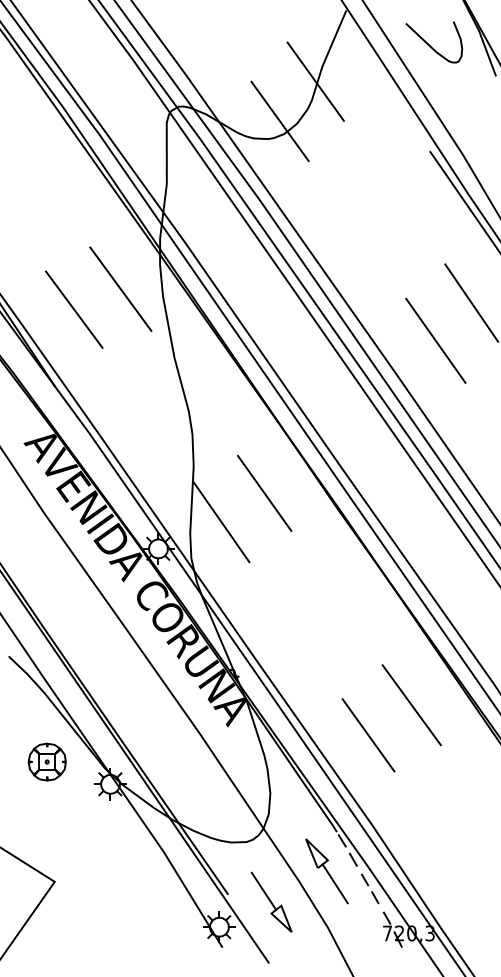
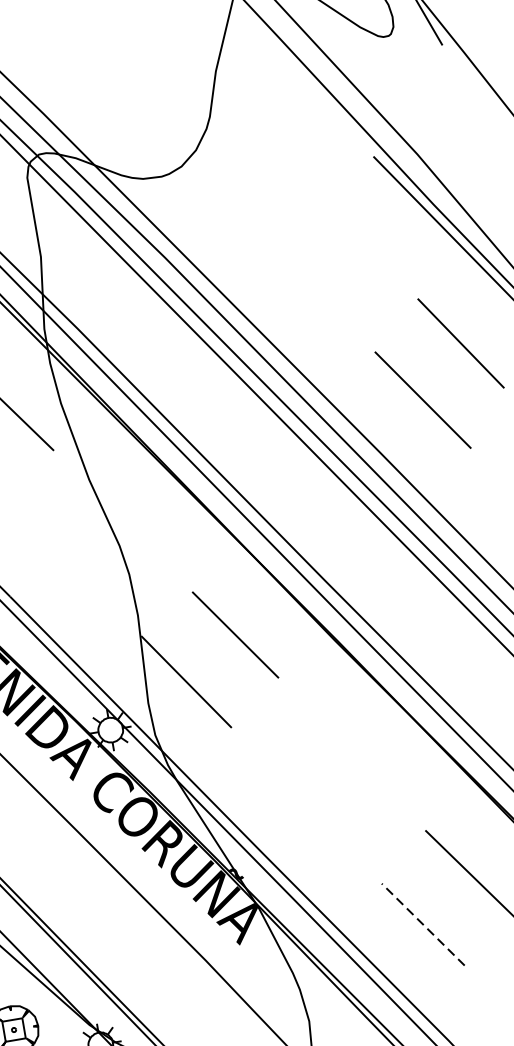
line: (315, 81) -> (210, 91), removed
line: (279, 121) -> (172, 151), removed
line: (368, 734) -> (422, 923), solid -> dashed

